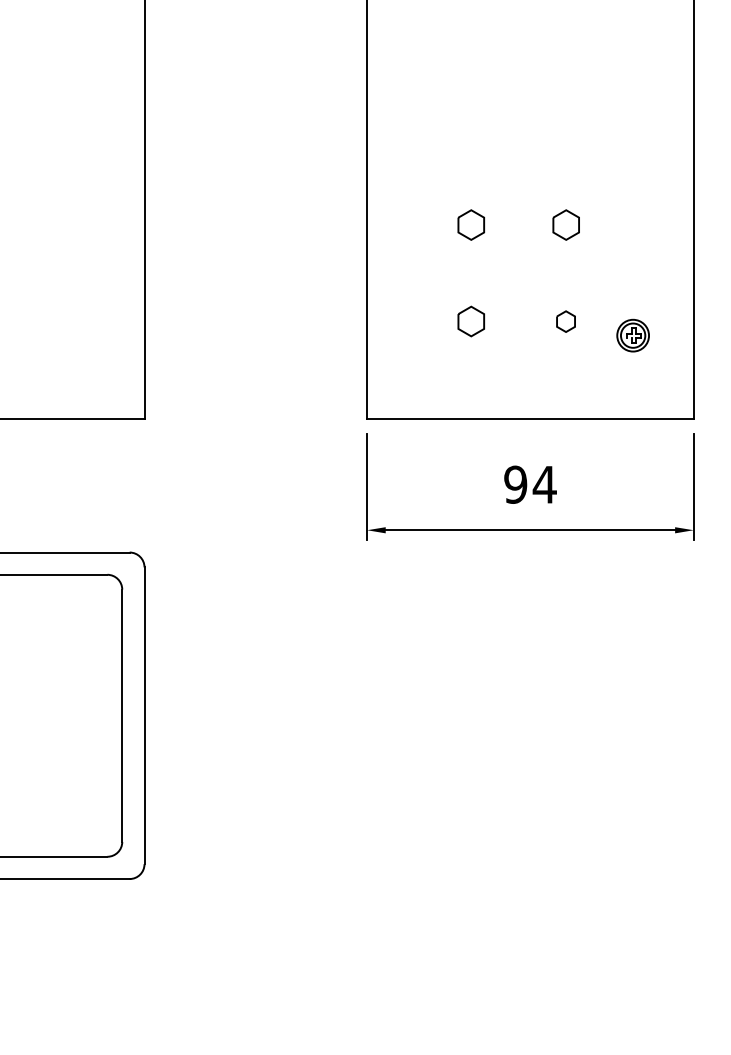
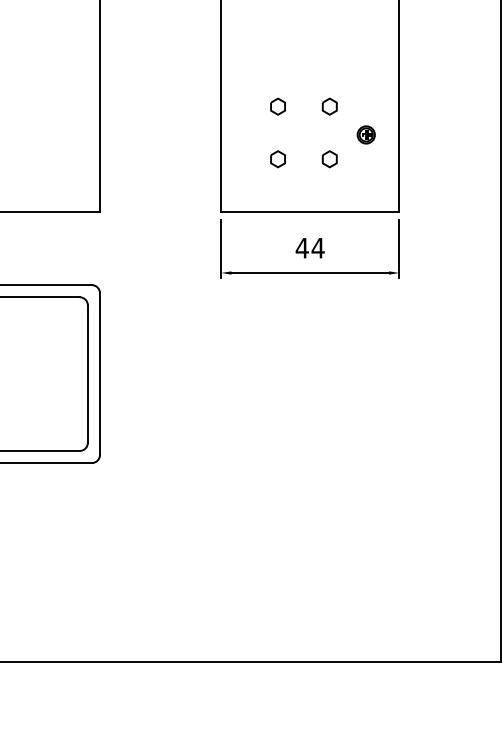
part: (565, 321) -> (329, 159), size x1.43
part: (631, 334) -> (365, 134), moved
text: (514, 483) -> (301, 247), 94 -> 44

